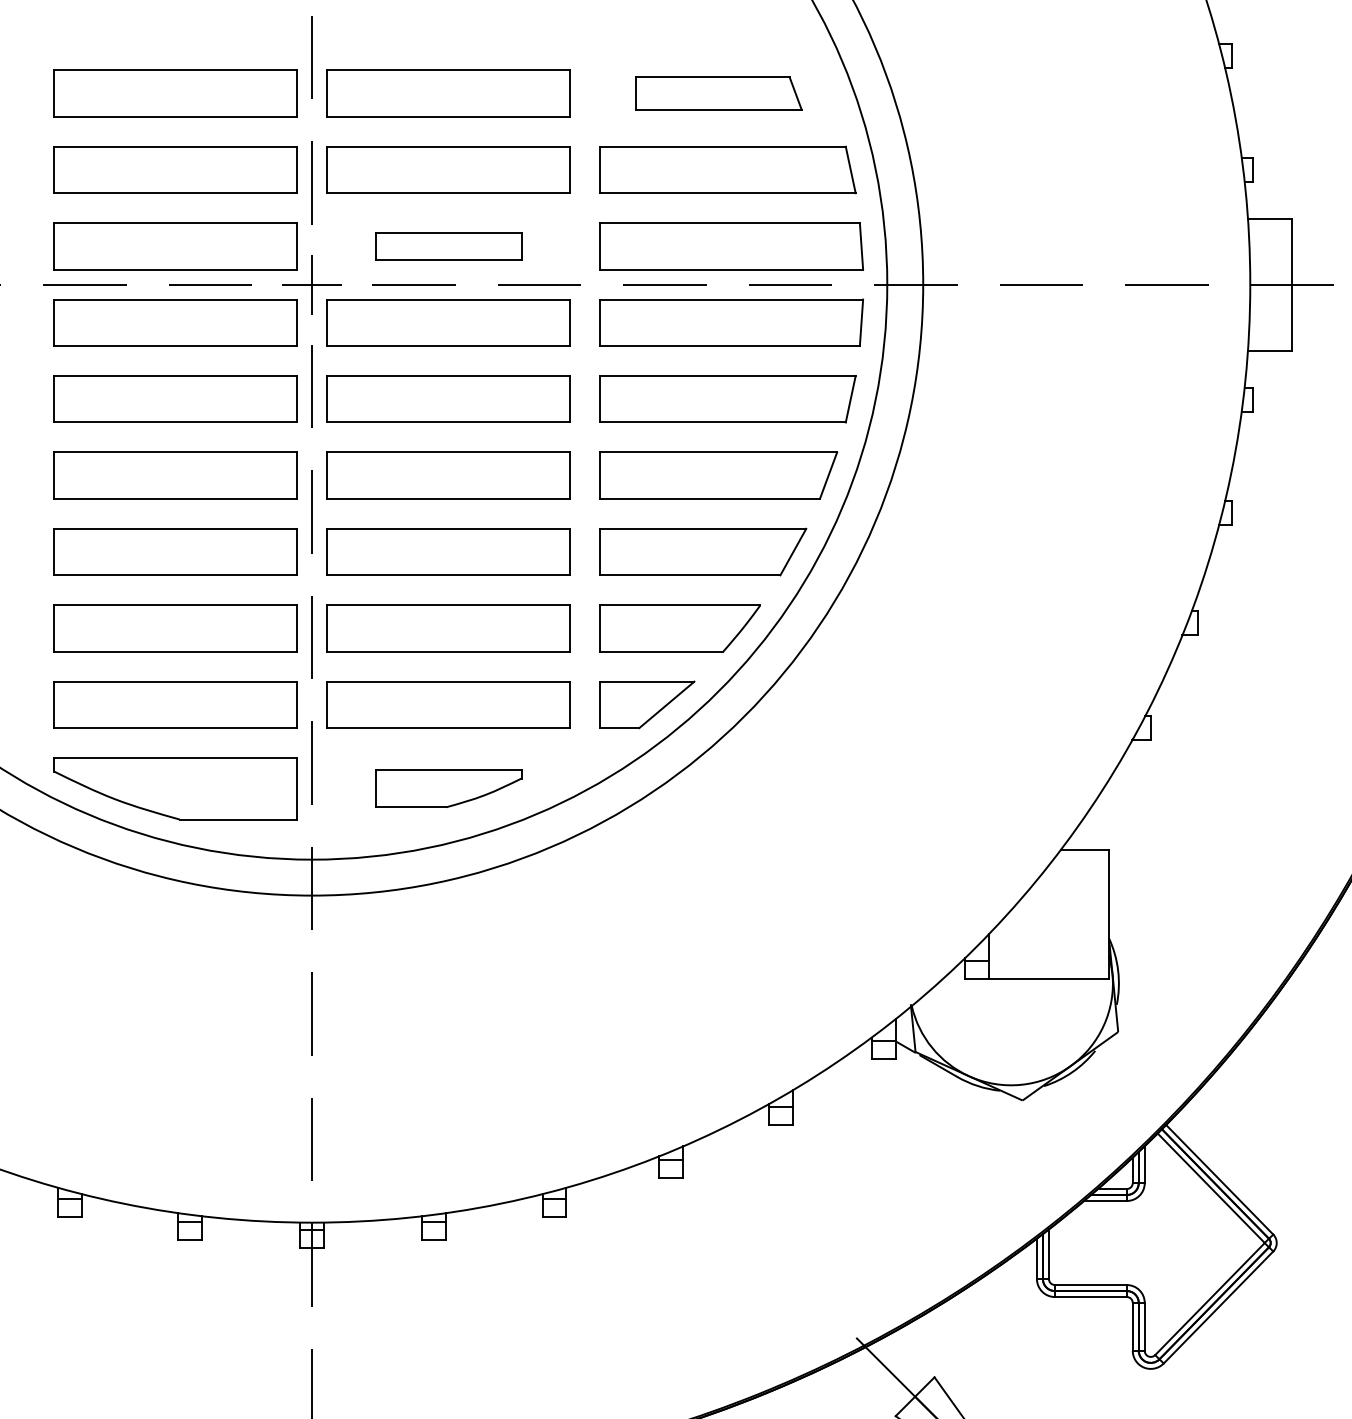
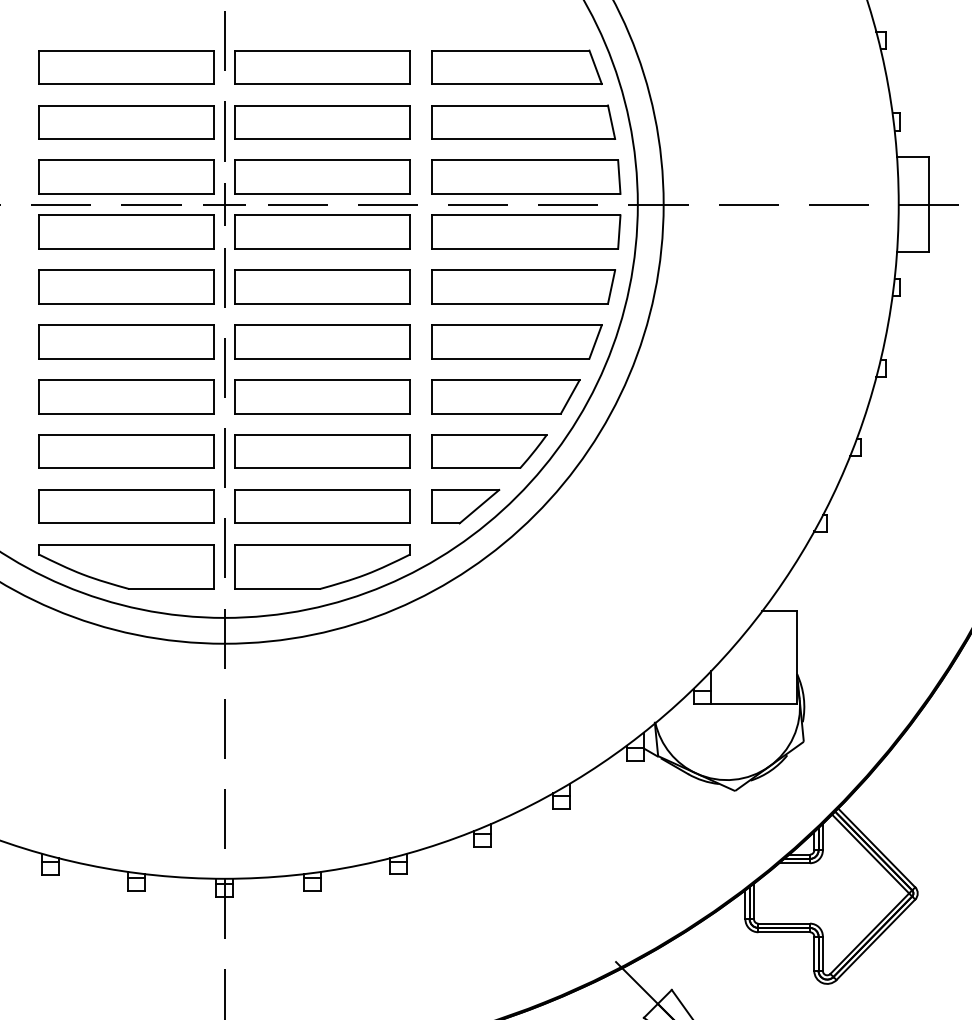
part: (718, 93) -> (516, 67), size x1.43
part: (448, 246) -> (322, 177), size x1.67
part: (448, 788) -> (322, 566), size x1.67

